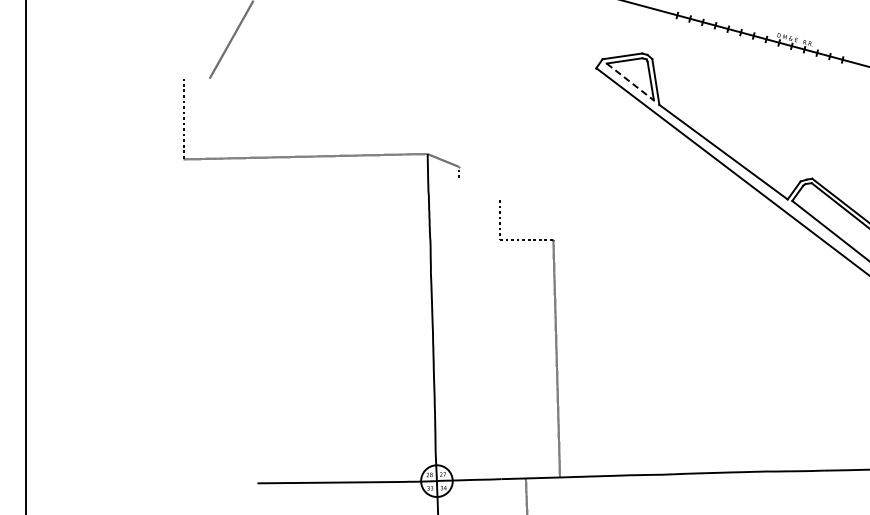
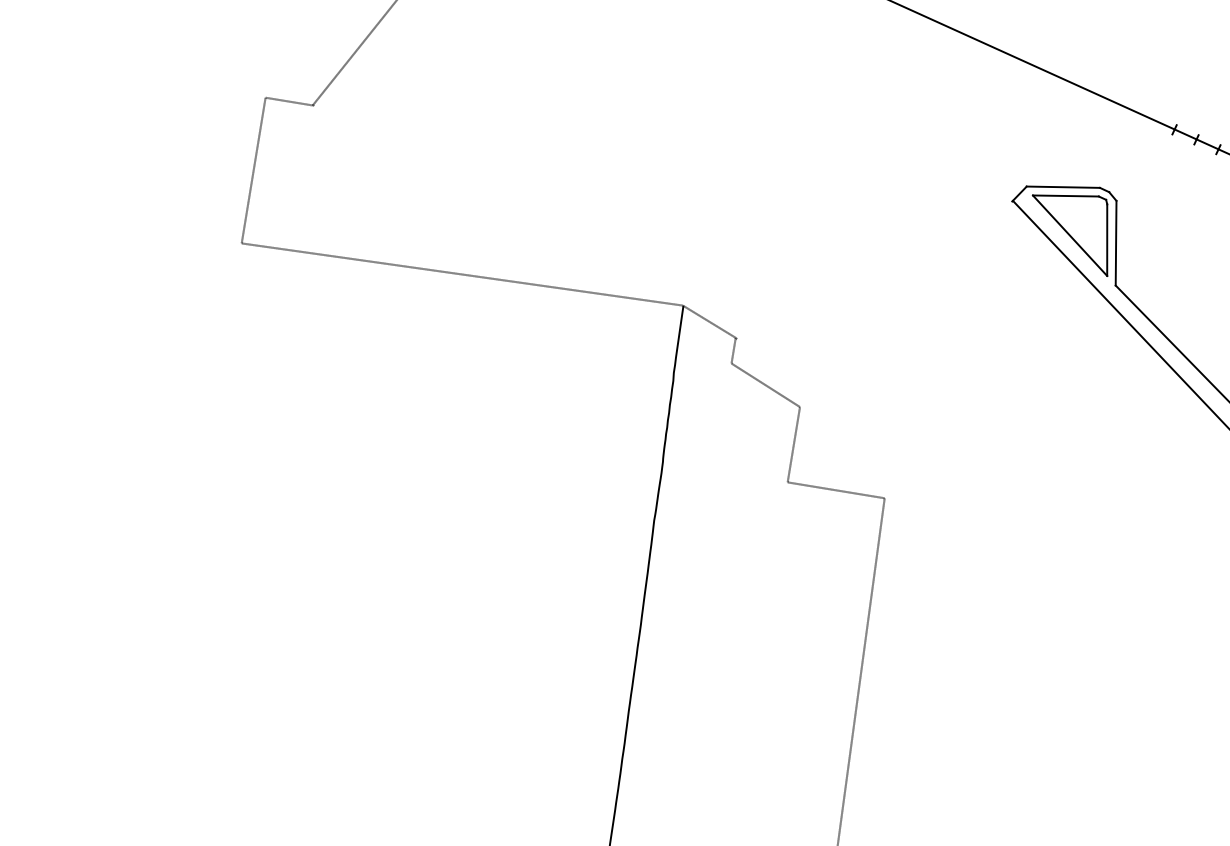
line: (196, 78) -> (289, 101), added
line: (630, 82) -> (1070, 236), dashed -> solid
line: (478, 189) -> (764, 384), added

